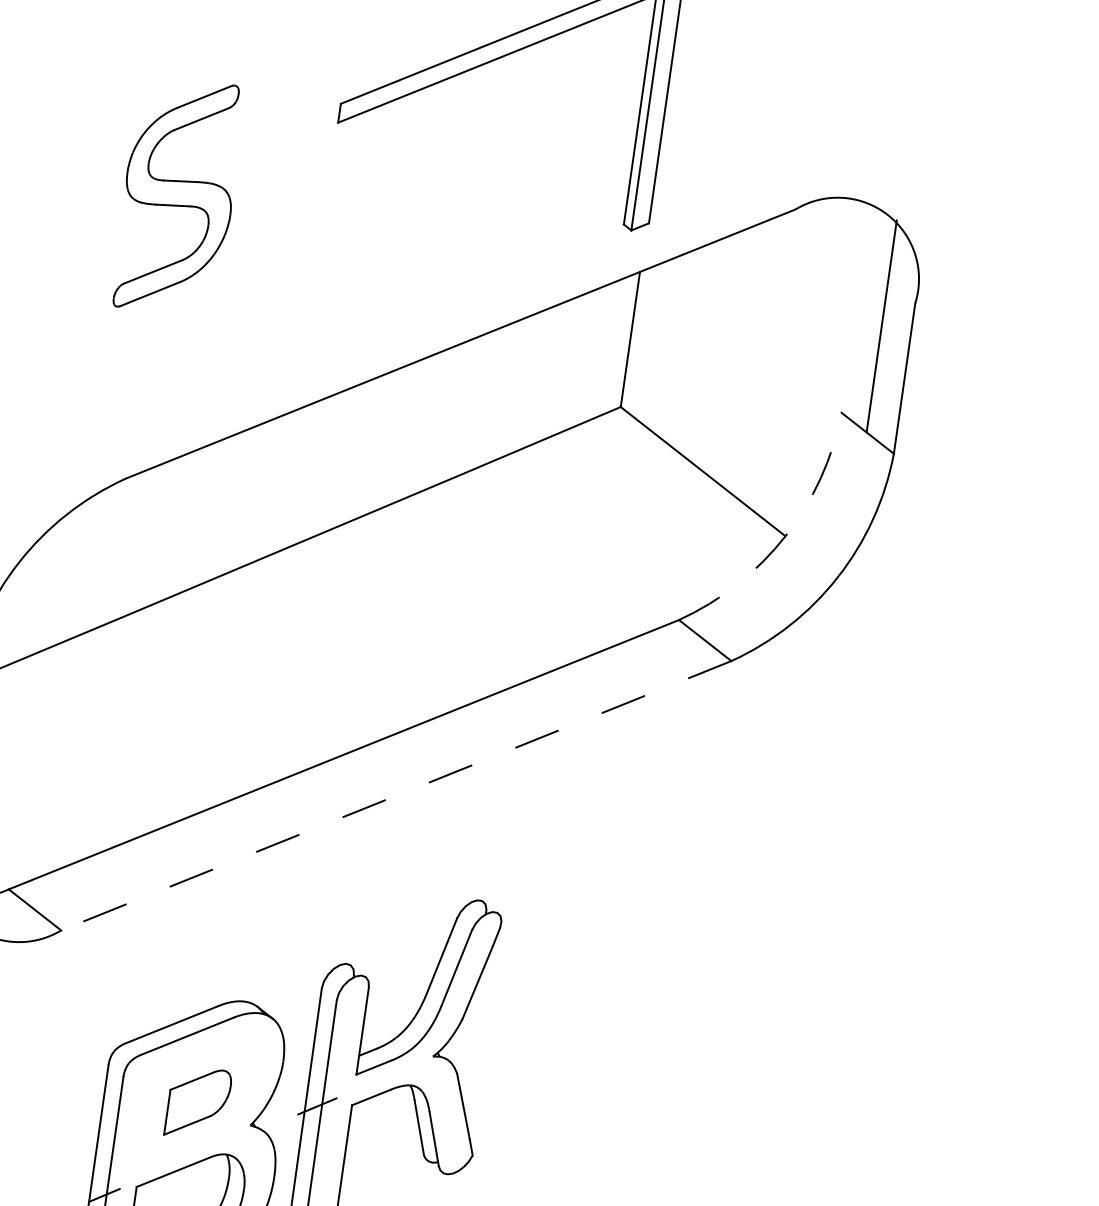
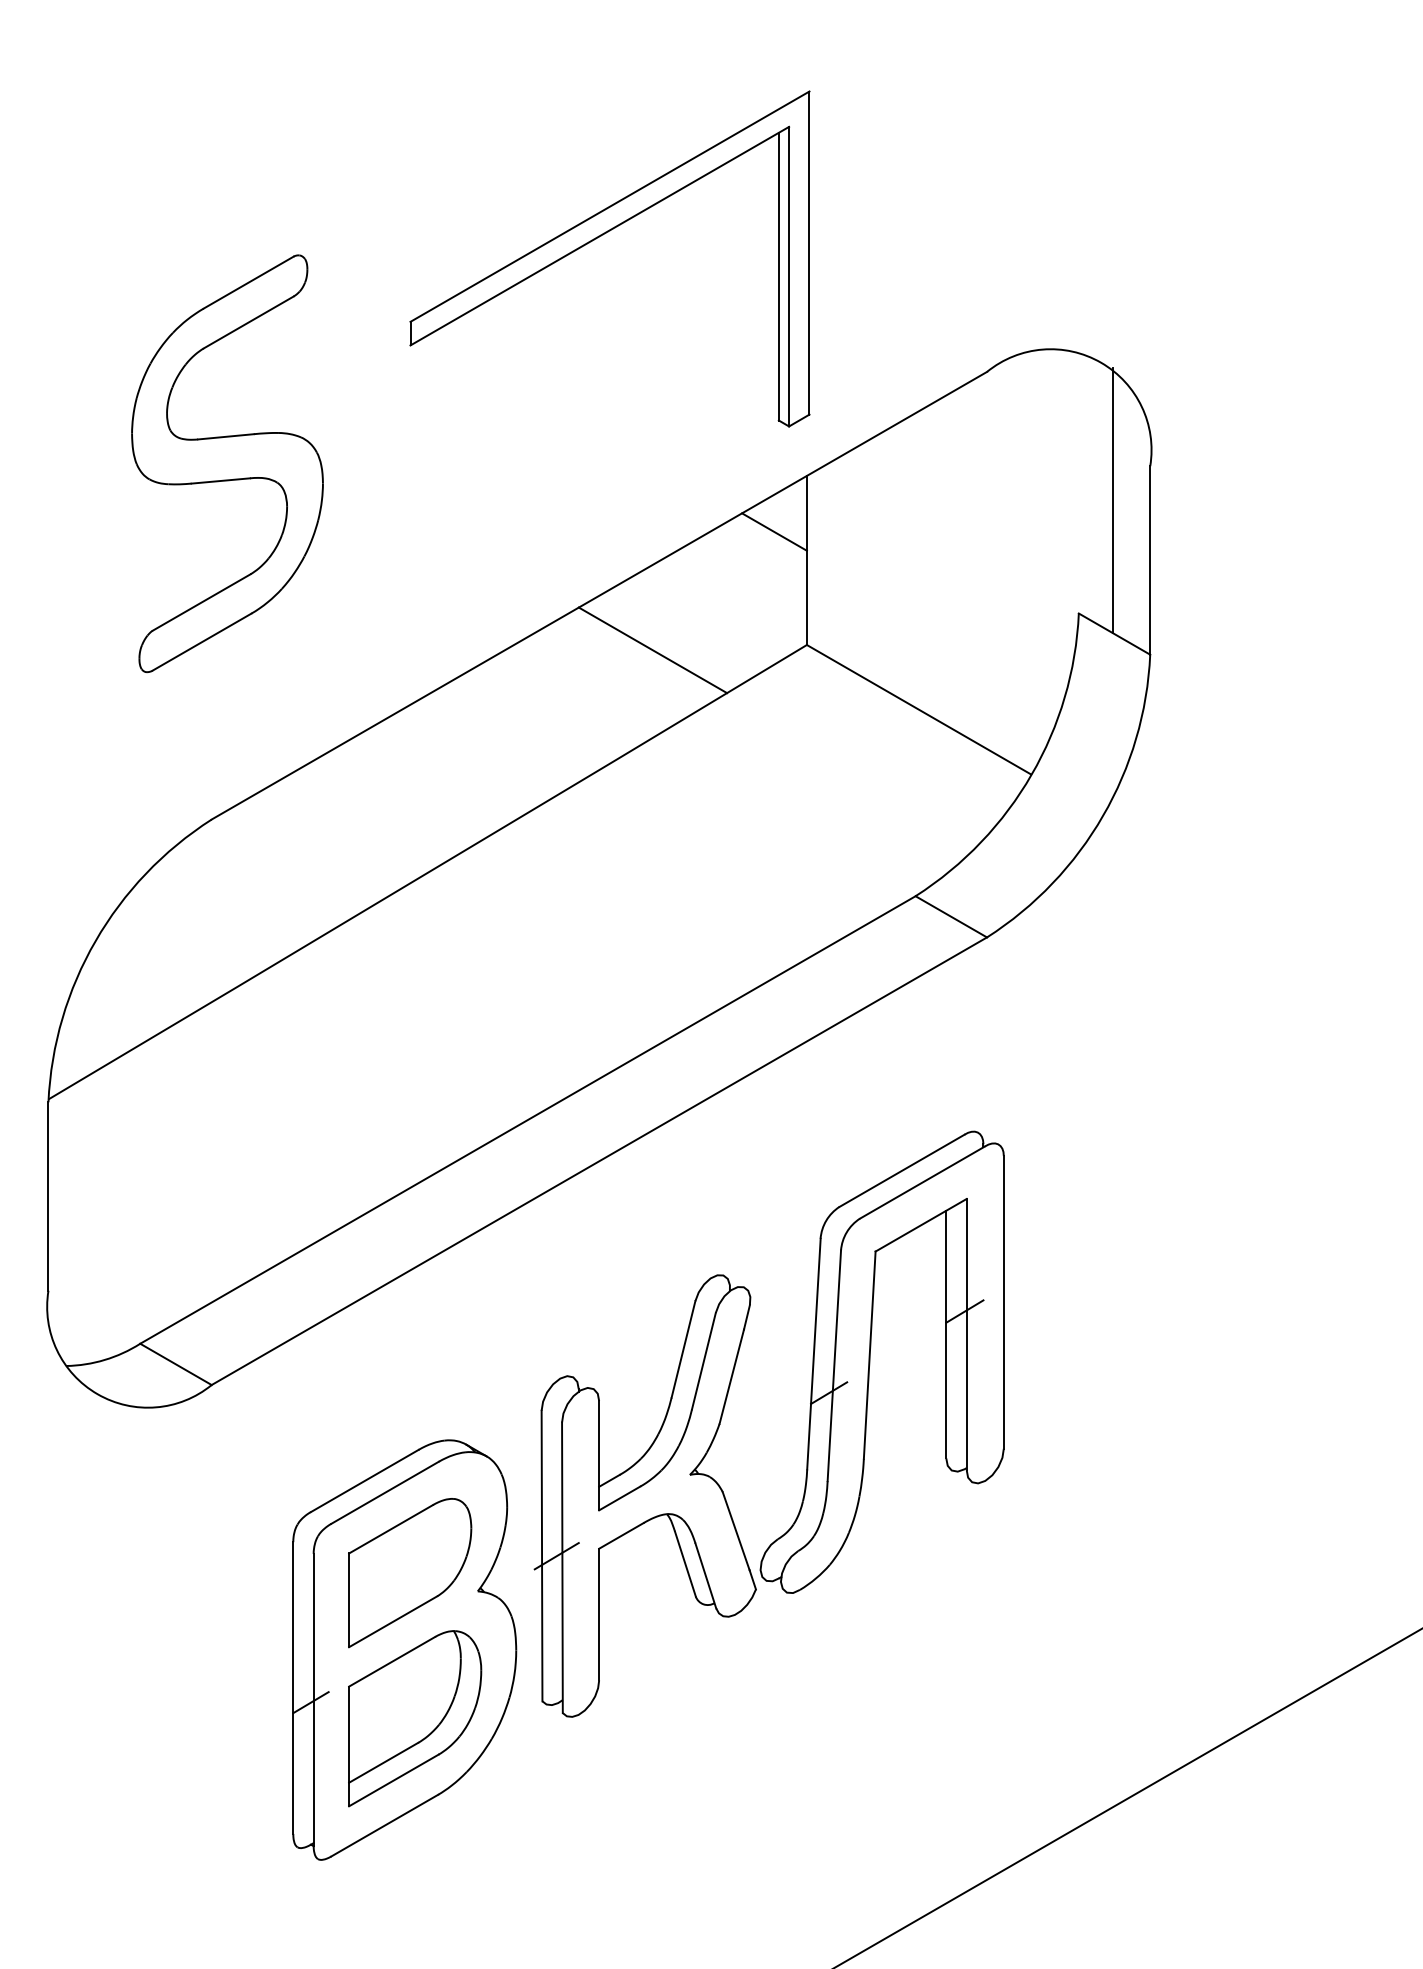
part: (178, 196) -> (227, 463), size x1.43
line: (607, 312) -> (774, 531), added
line: (496, 393) -> (652, 650), added
arc: (785, 535) -> (1031, 774), dashed -> solid
line: (396, 796) -> (599, 1161), dashed -> solid
part: (590, 986) -> (870, 1361), added
part: (198, 1103) -> (410, 1573), size x1.67

